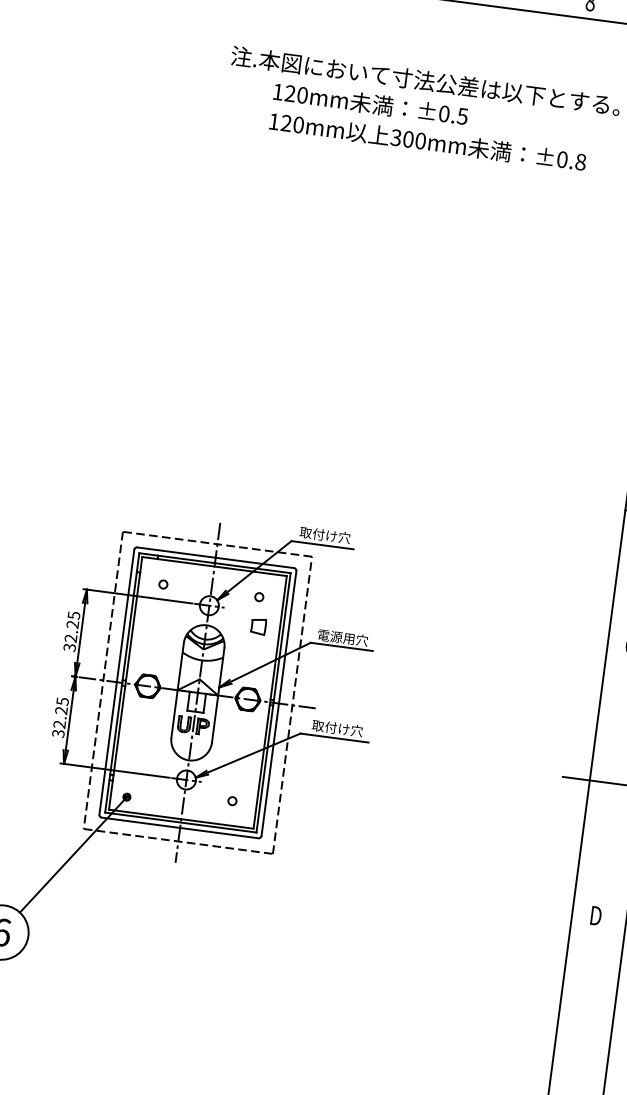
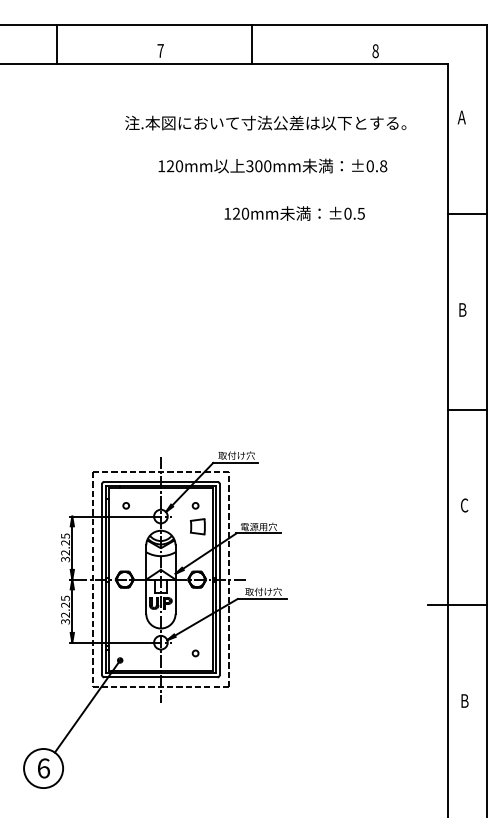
text: (370, 103) -> (294, 213), moved
part: (258, 626) -> (197, 526), size x1.4
text: (596, 915) -> (465, 700), D -> B

